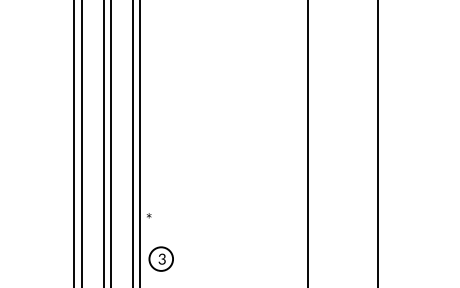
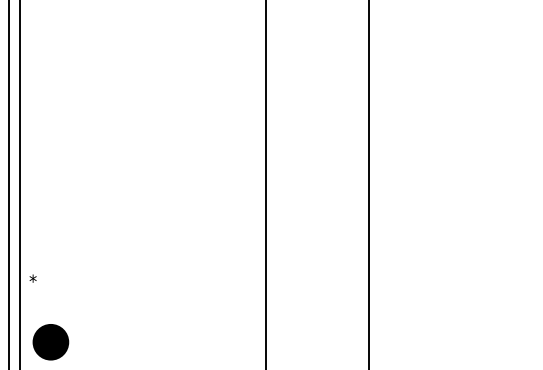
fill: (161, 258) -> (51, 341), added

